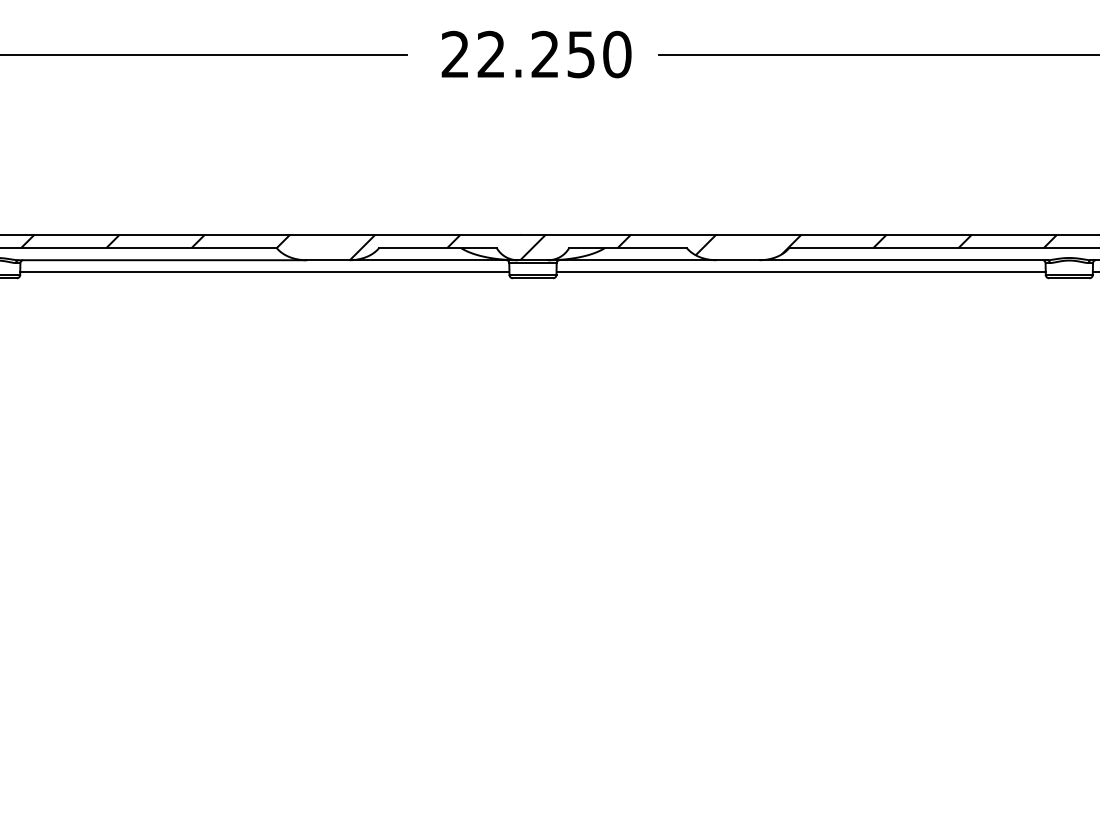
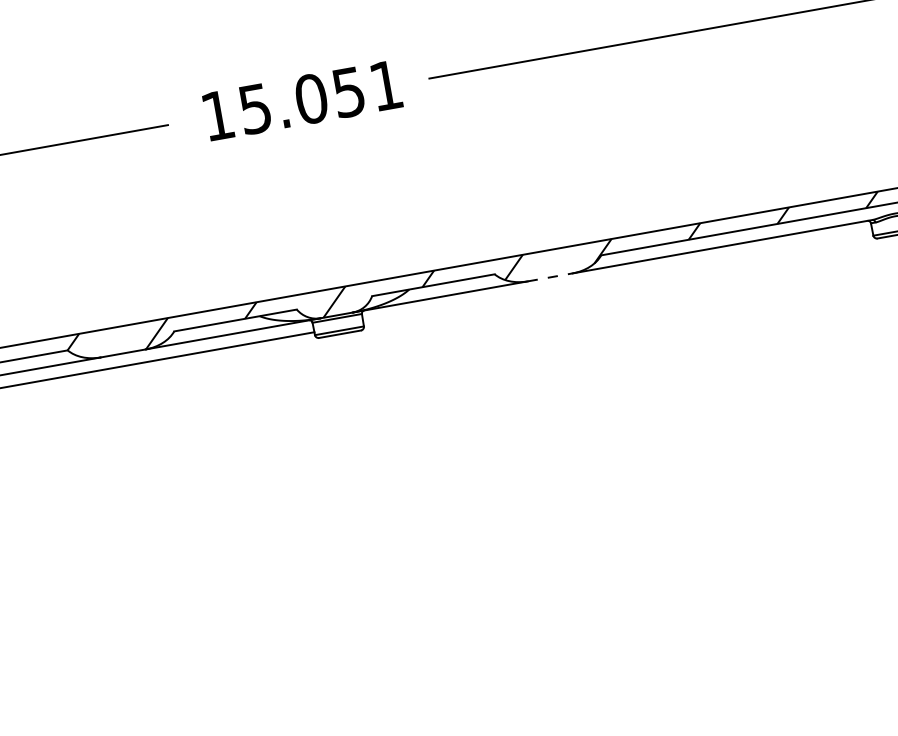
text: (536, 54) -> (302, 100), 22.250 -> 15.051
line: (738, 260) -> (550, 277), solid -> dashed
line: (800, 272) -> (617, 278), removed

